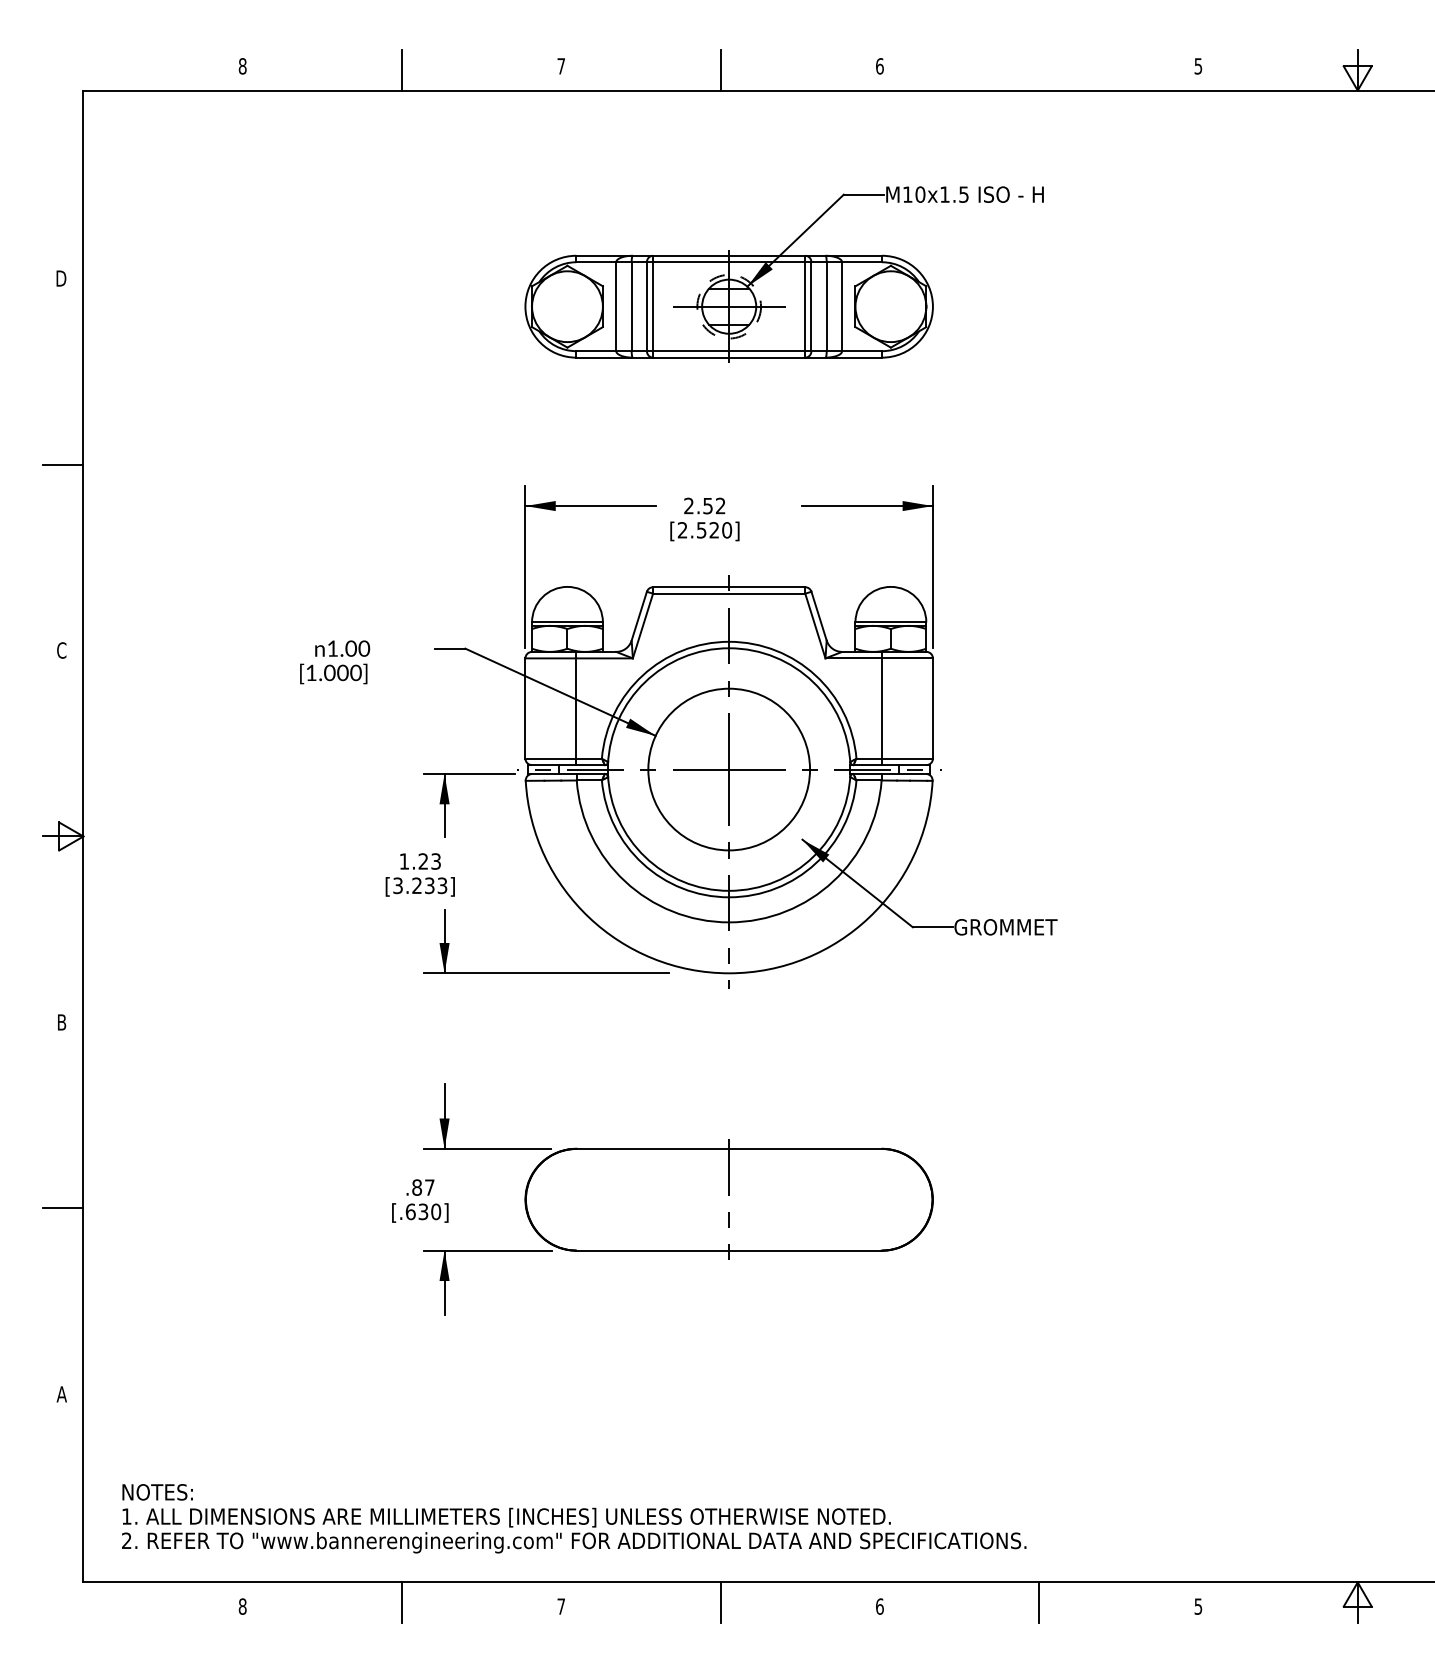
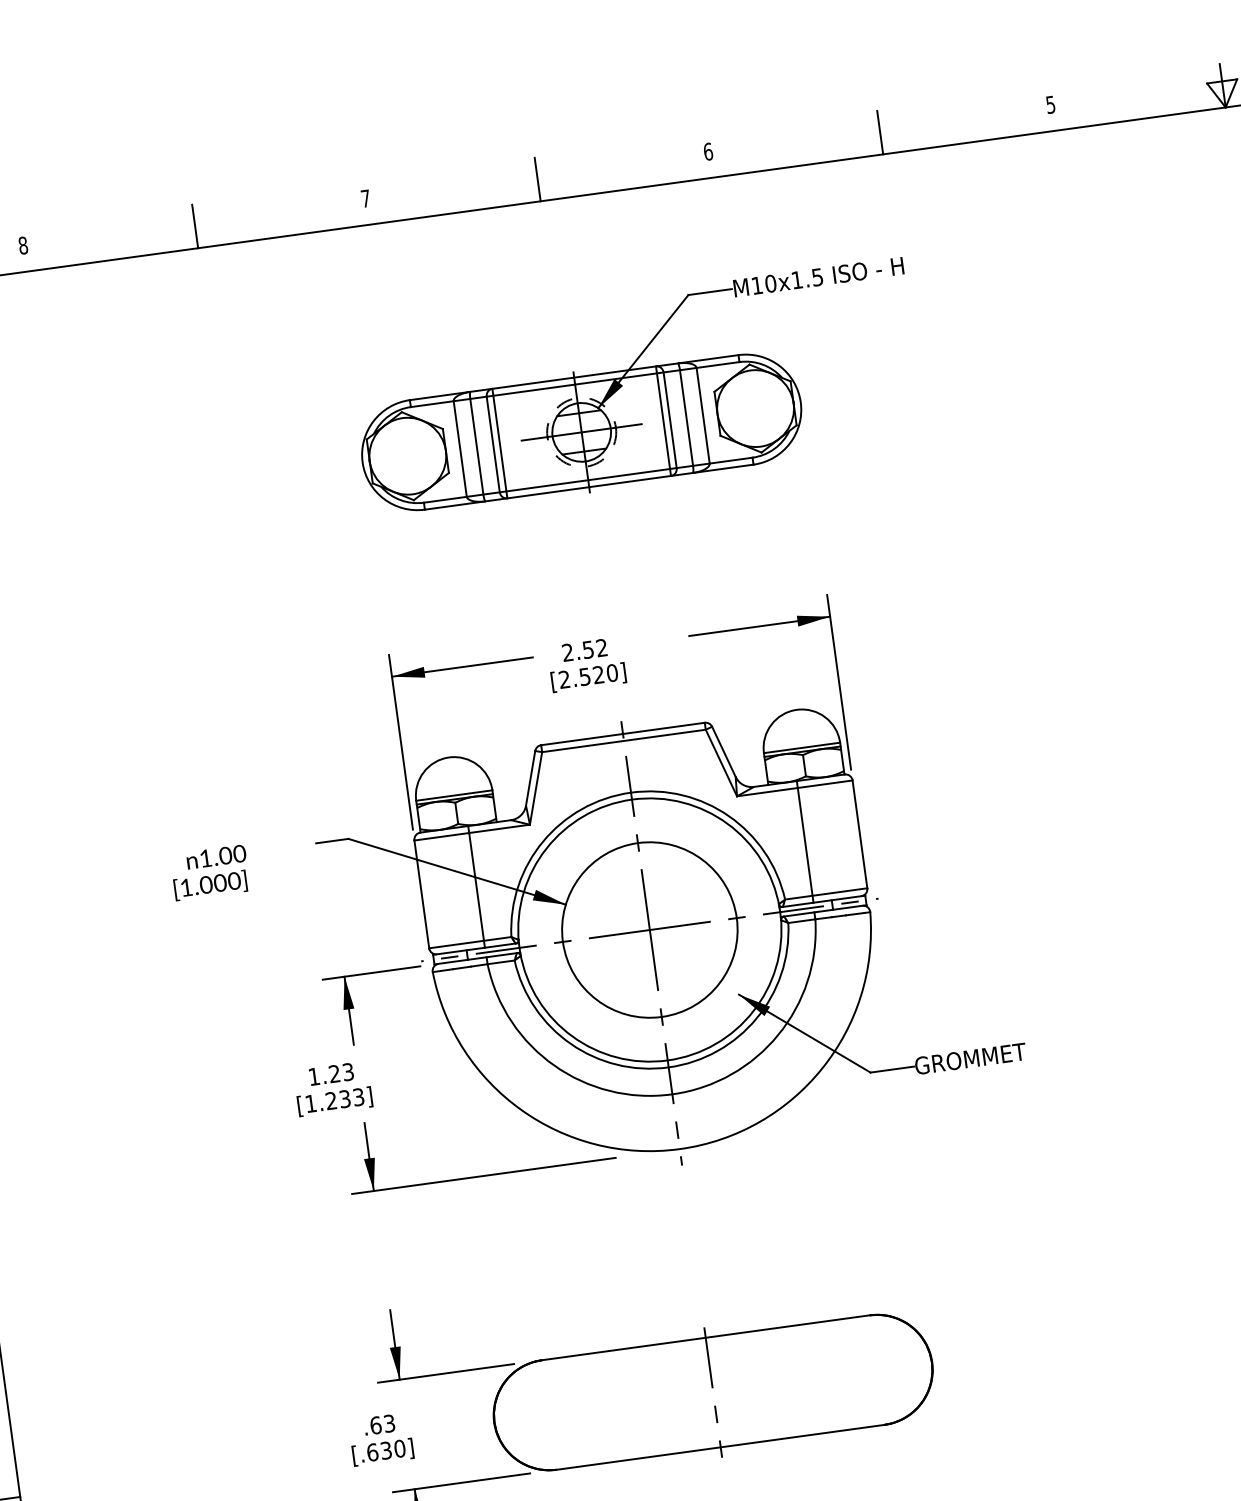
line: (1039, 70) -> (880, 132), added
text: (397, 885) -> (310, 1103), [3.233] -> [1.233]
text: (423, 1187) -> (382, 1424), .87 -> .63

